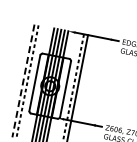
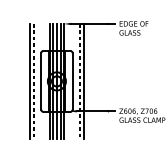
line: (23, 81) -> (29, 81), dashed -> solid

